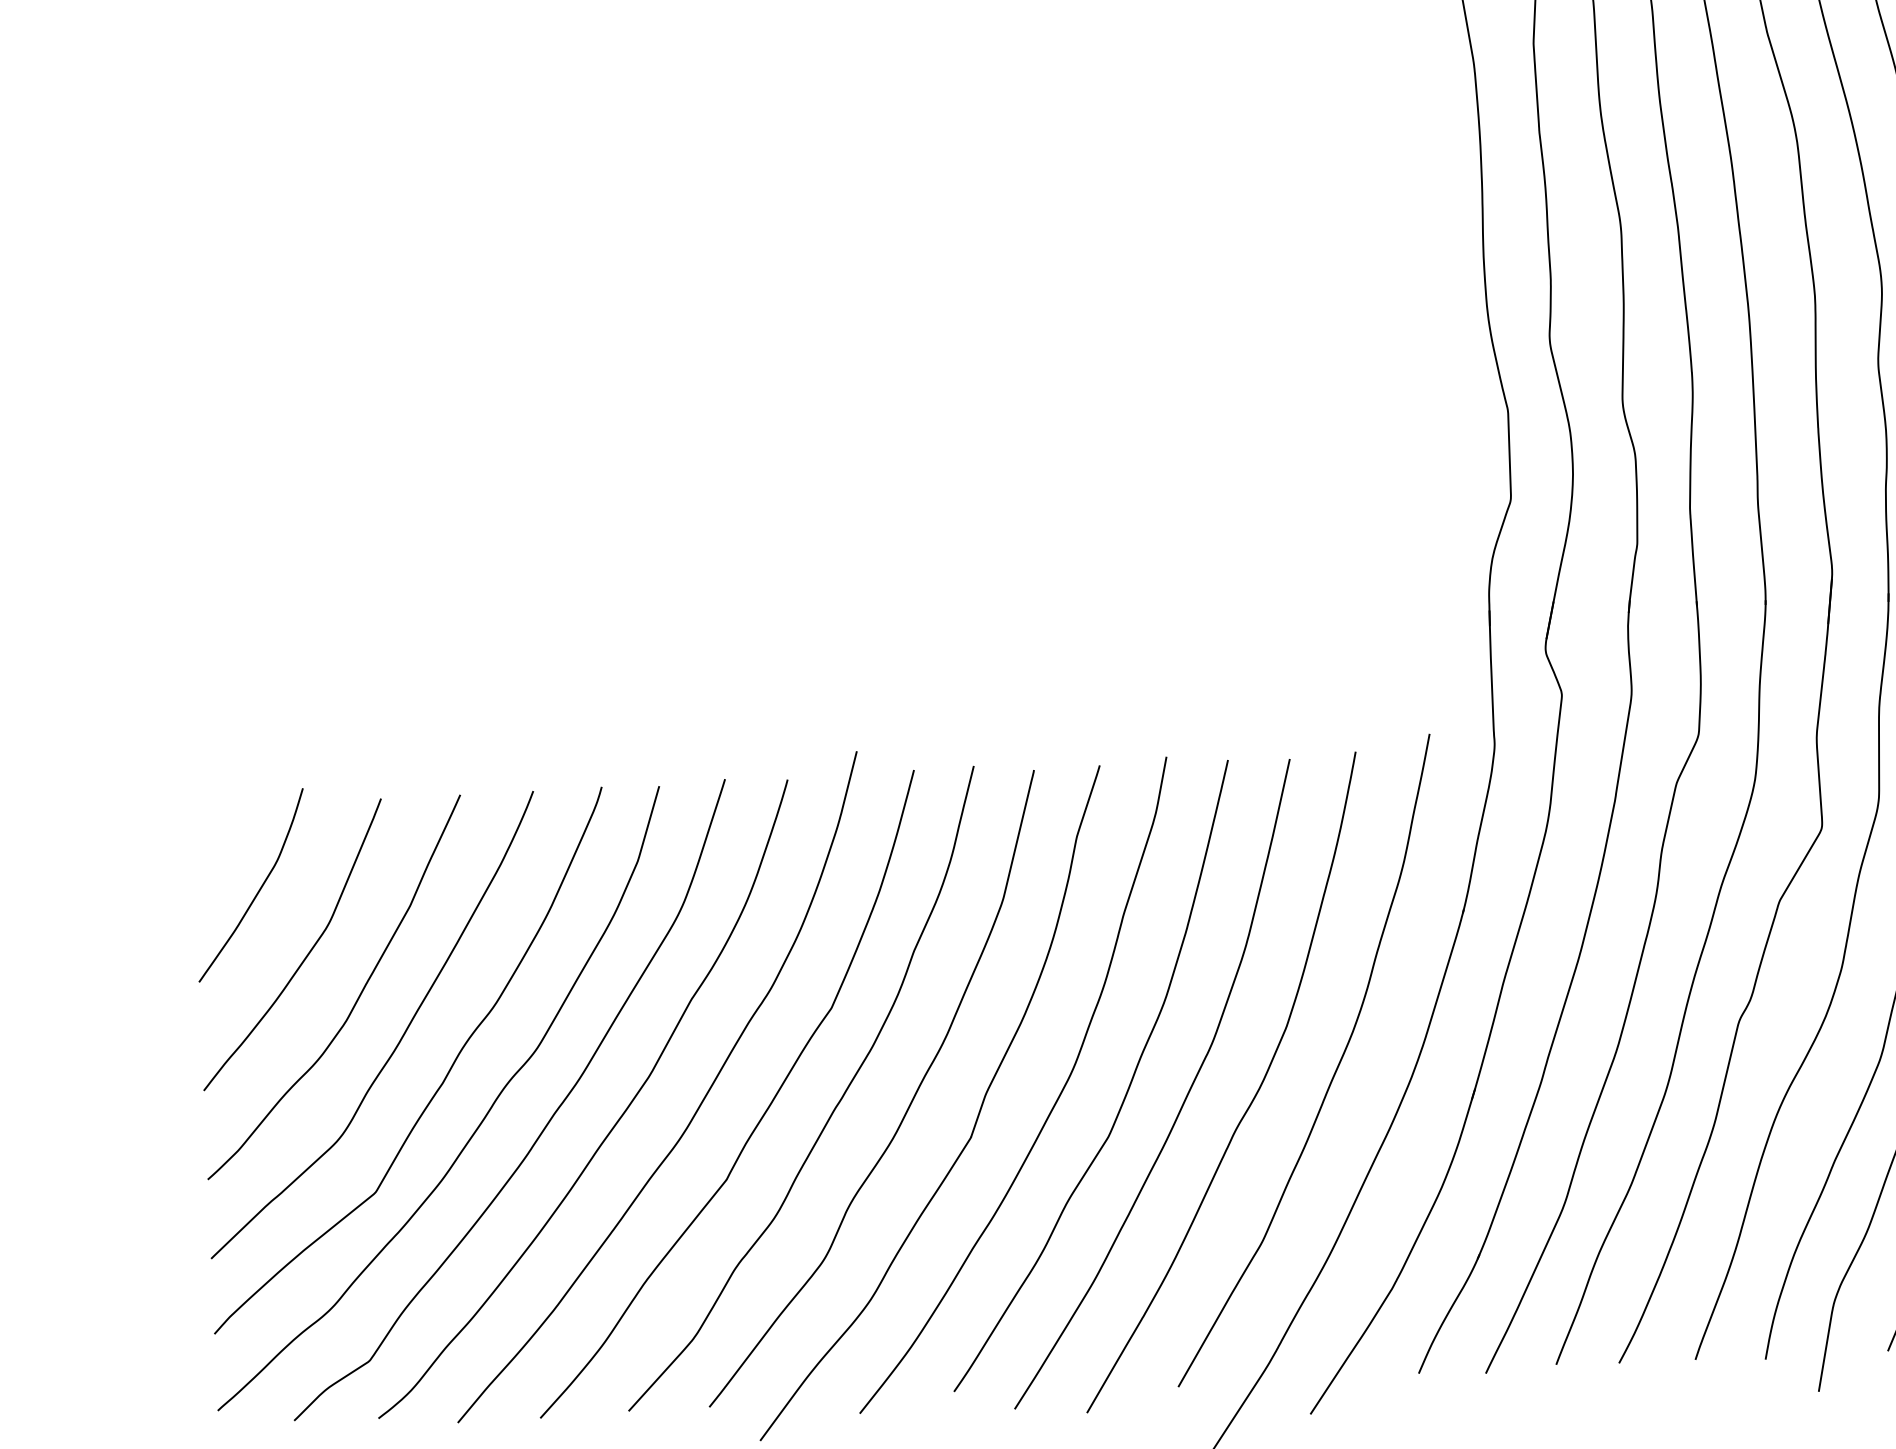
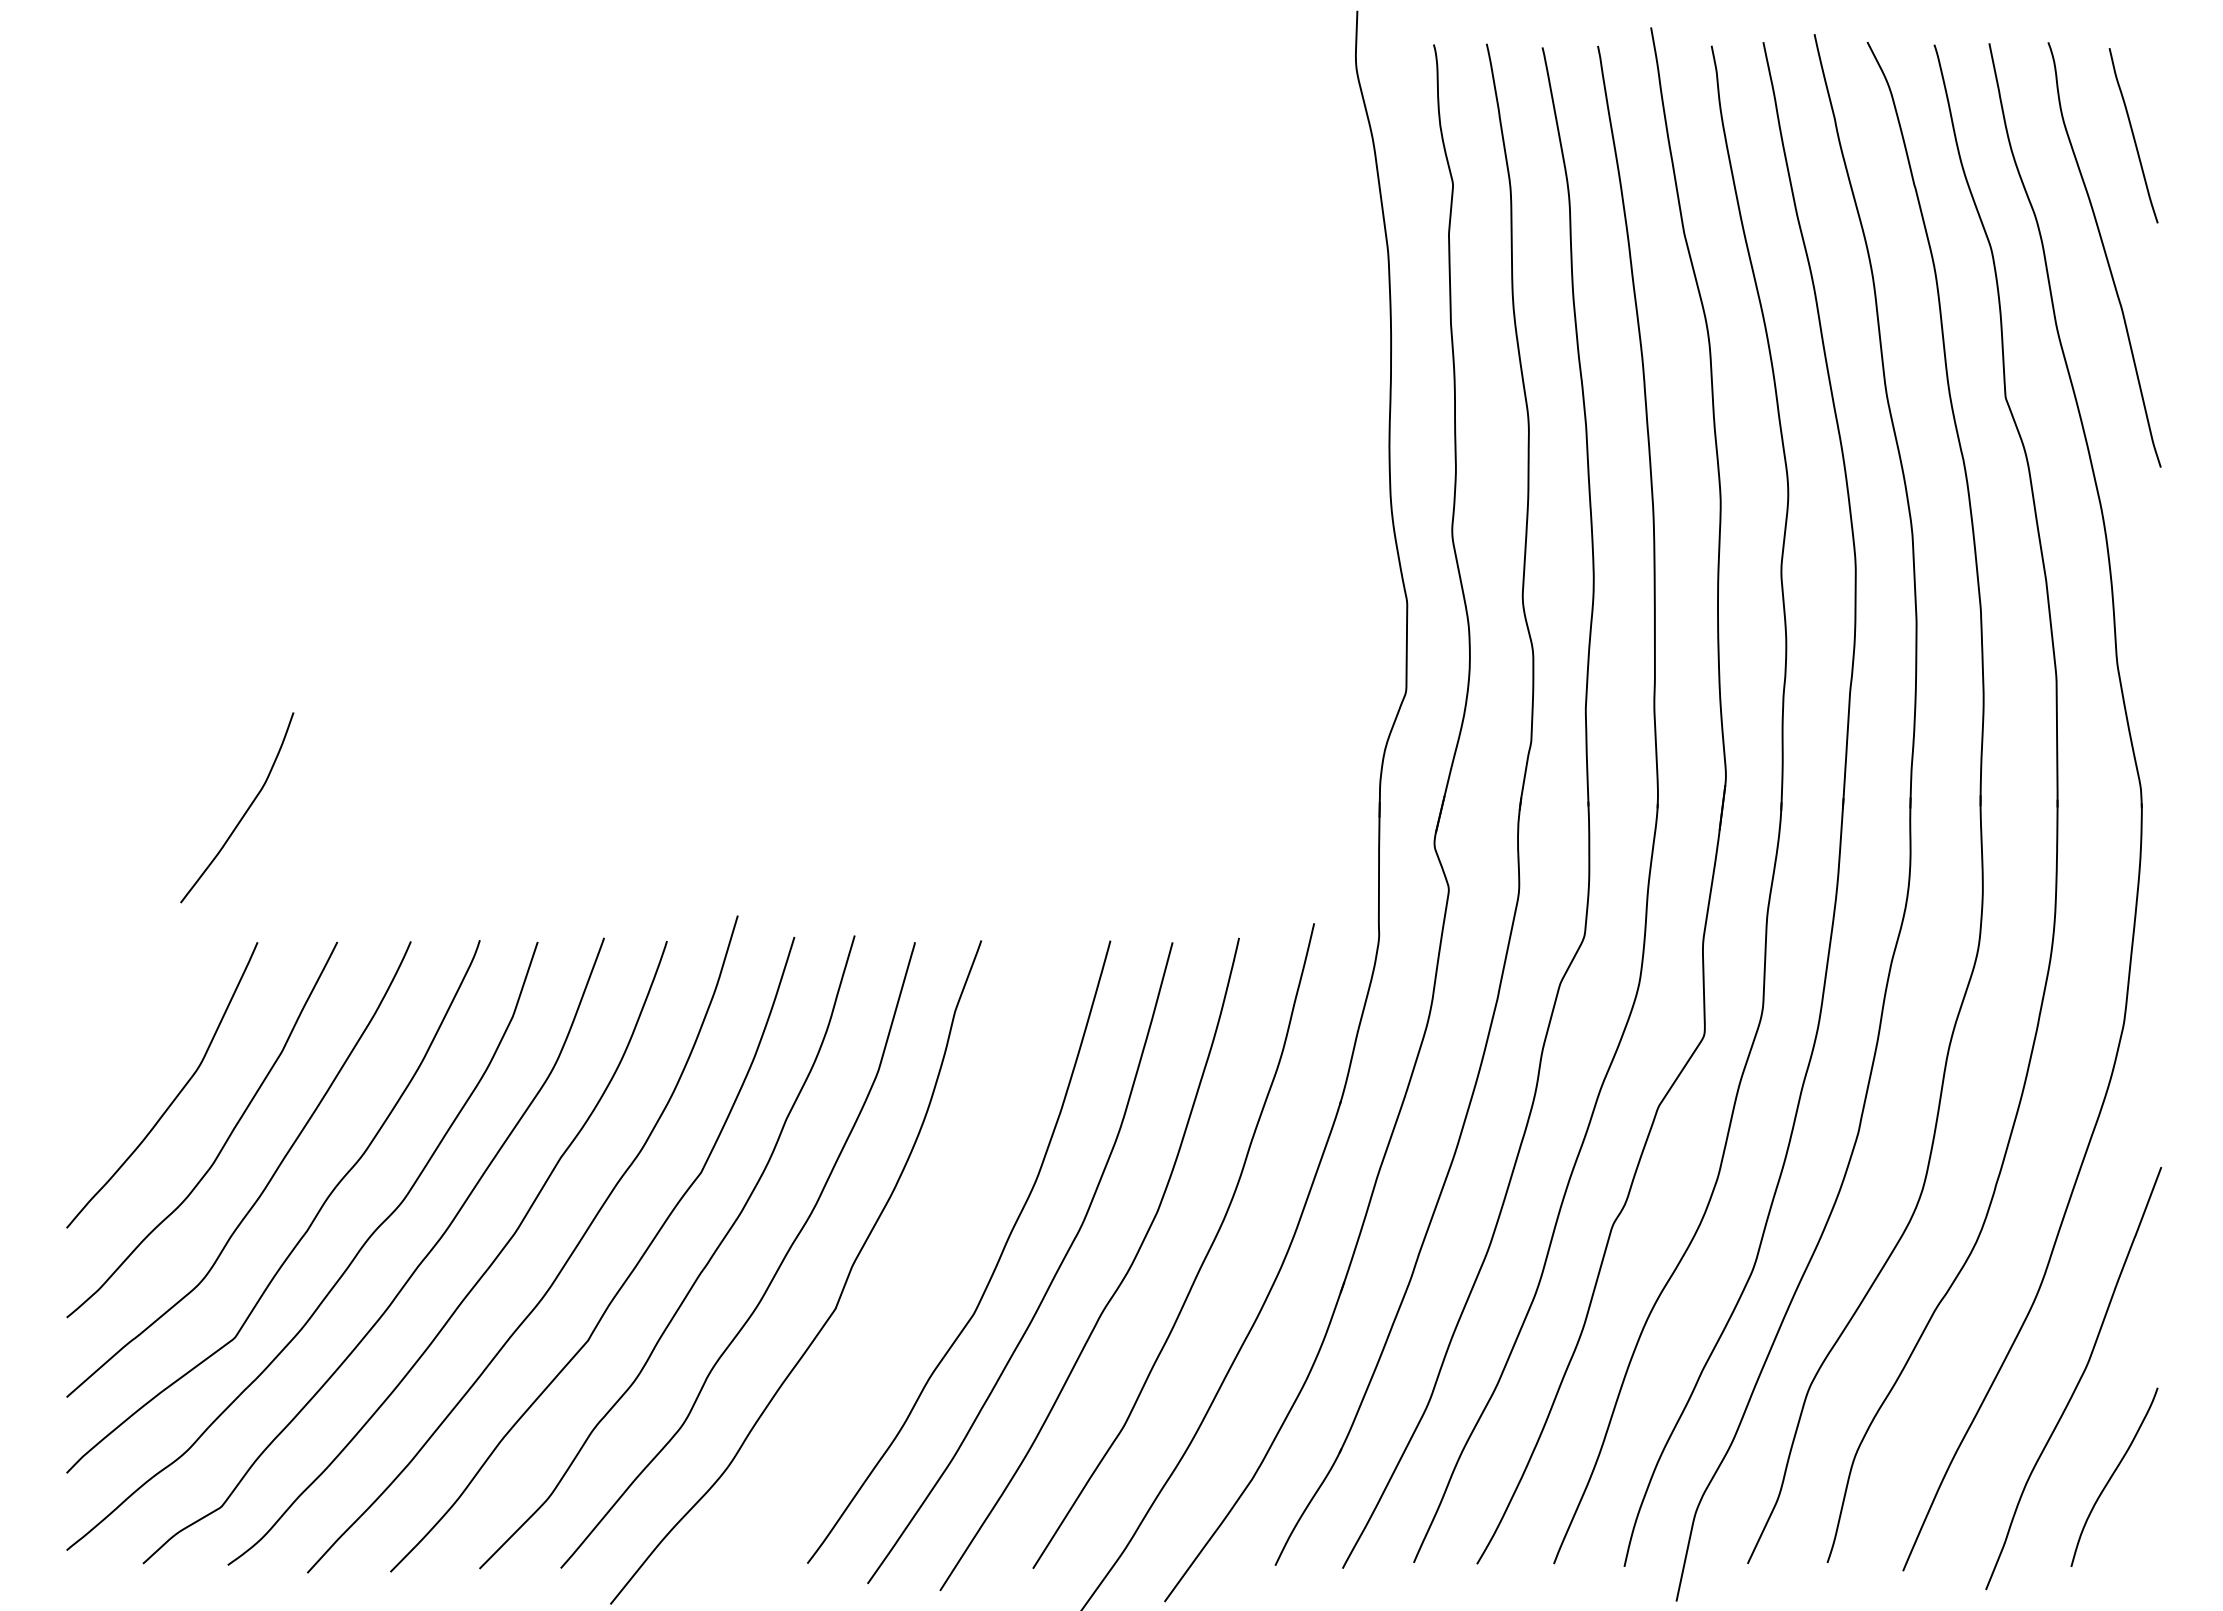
curve: (258, 889) -> (244, 812), moved
curve: (1053, 1105) -> (919, 1280), removed

